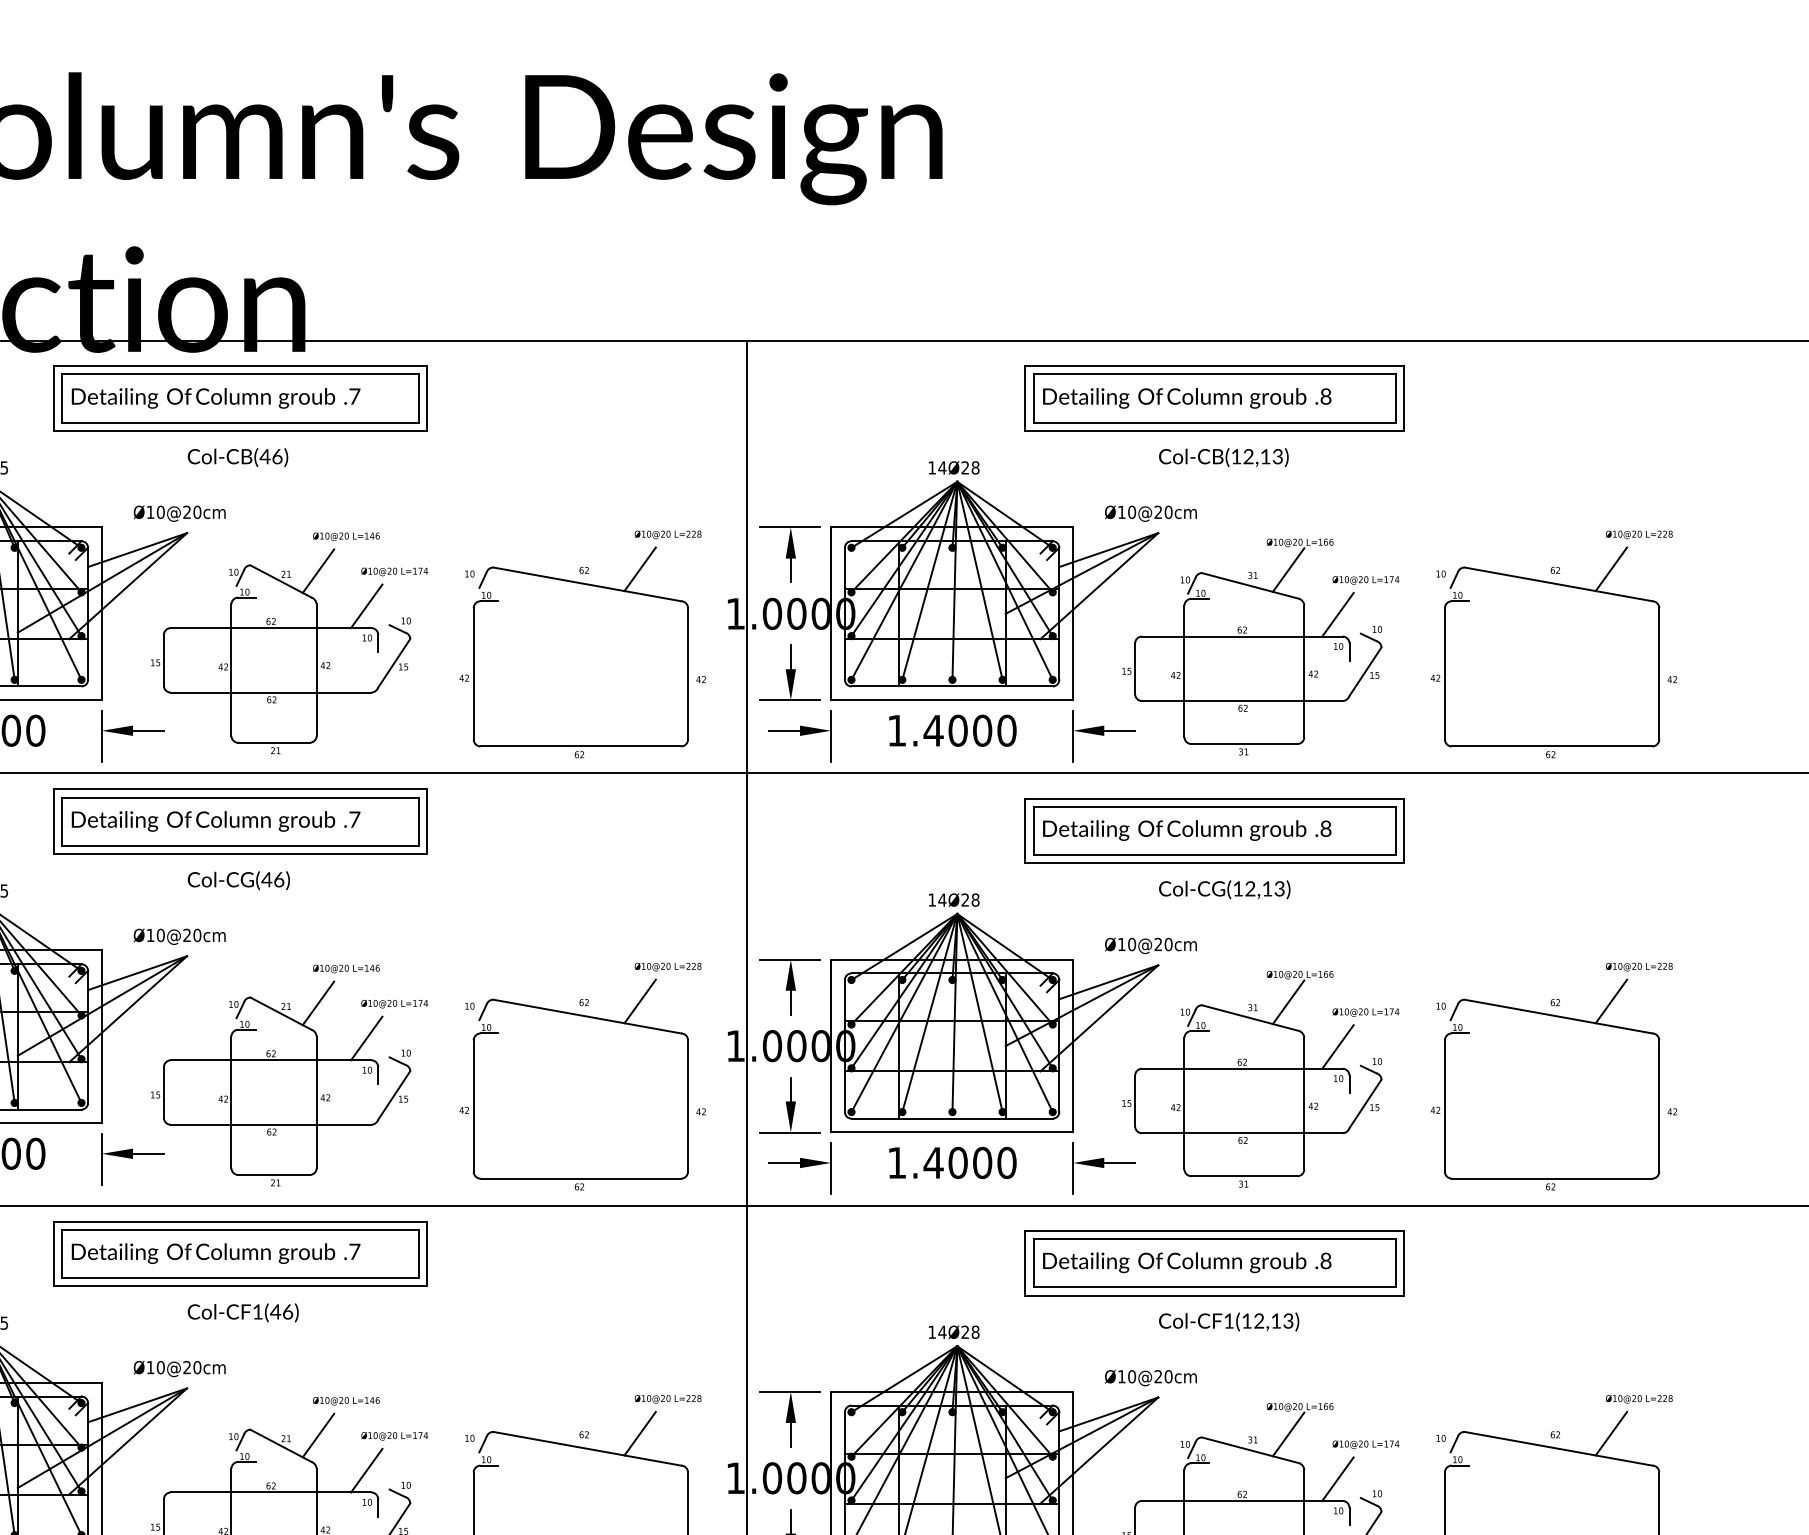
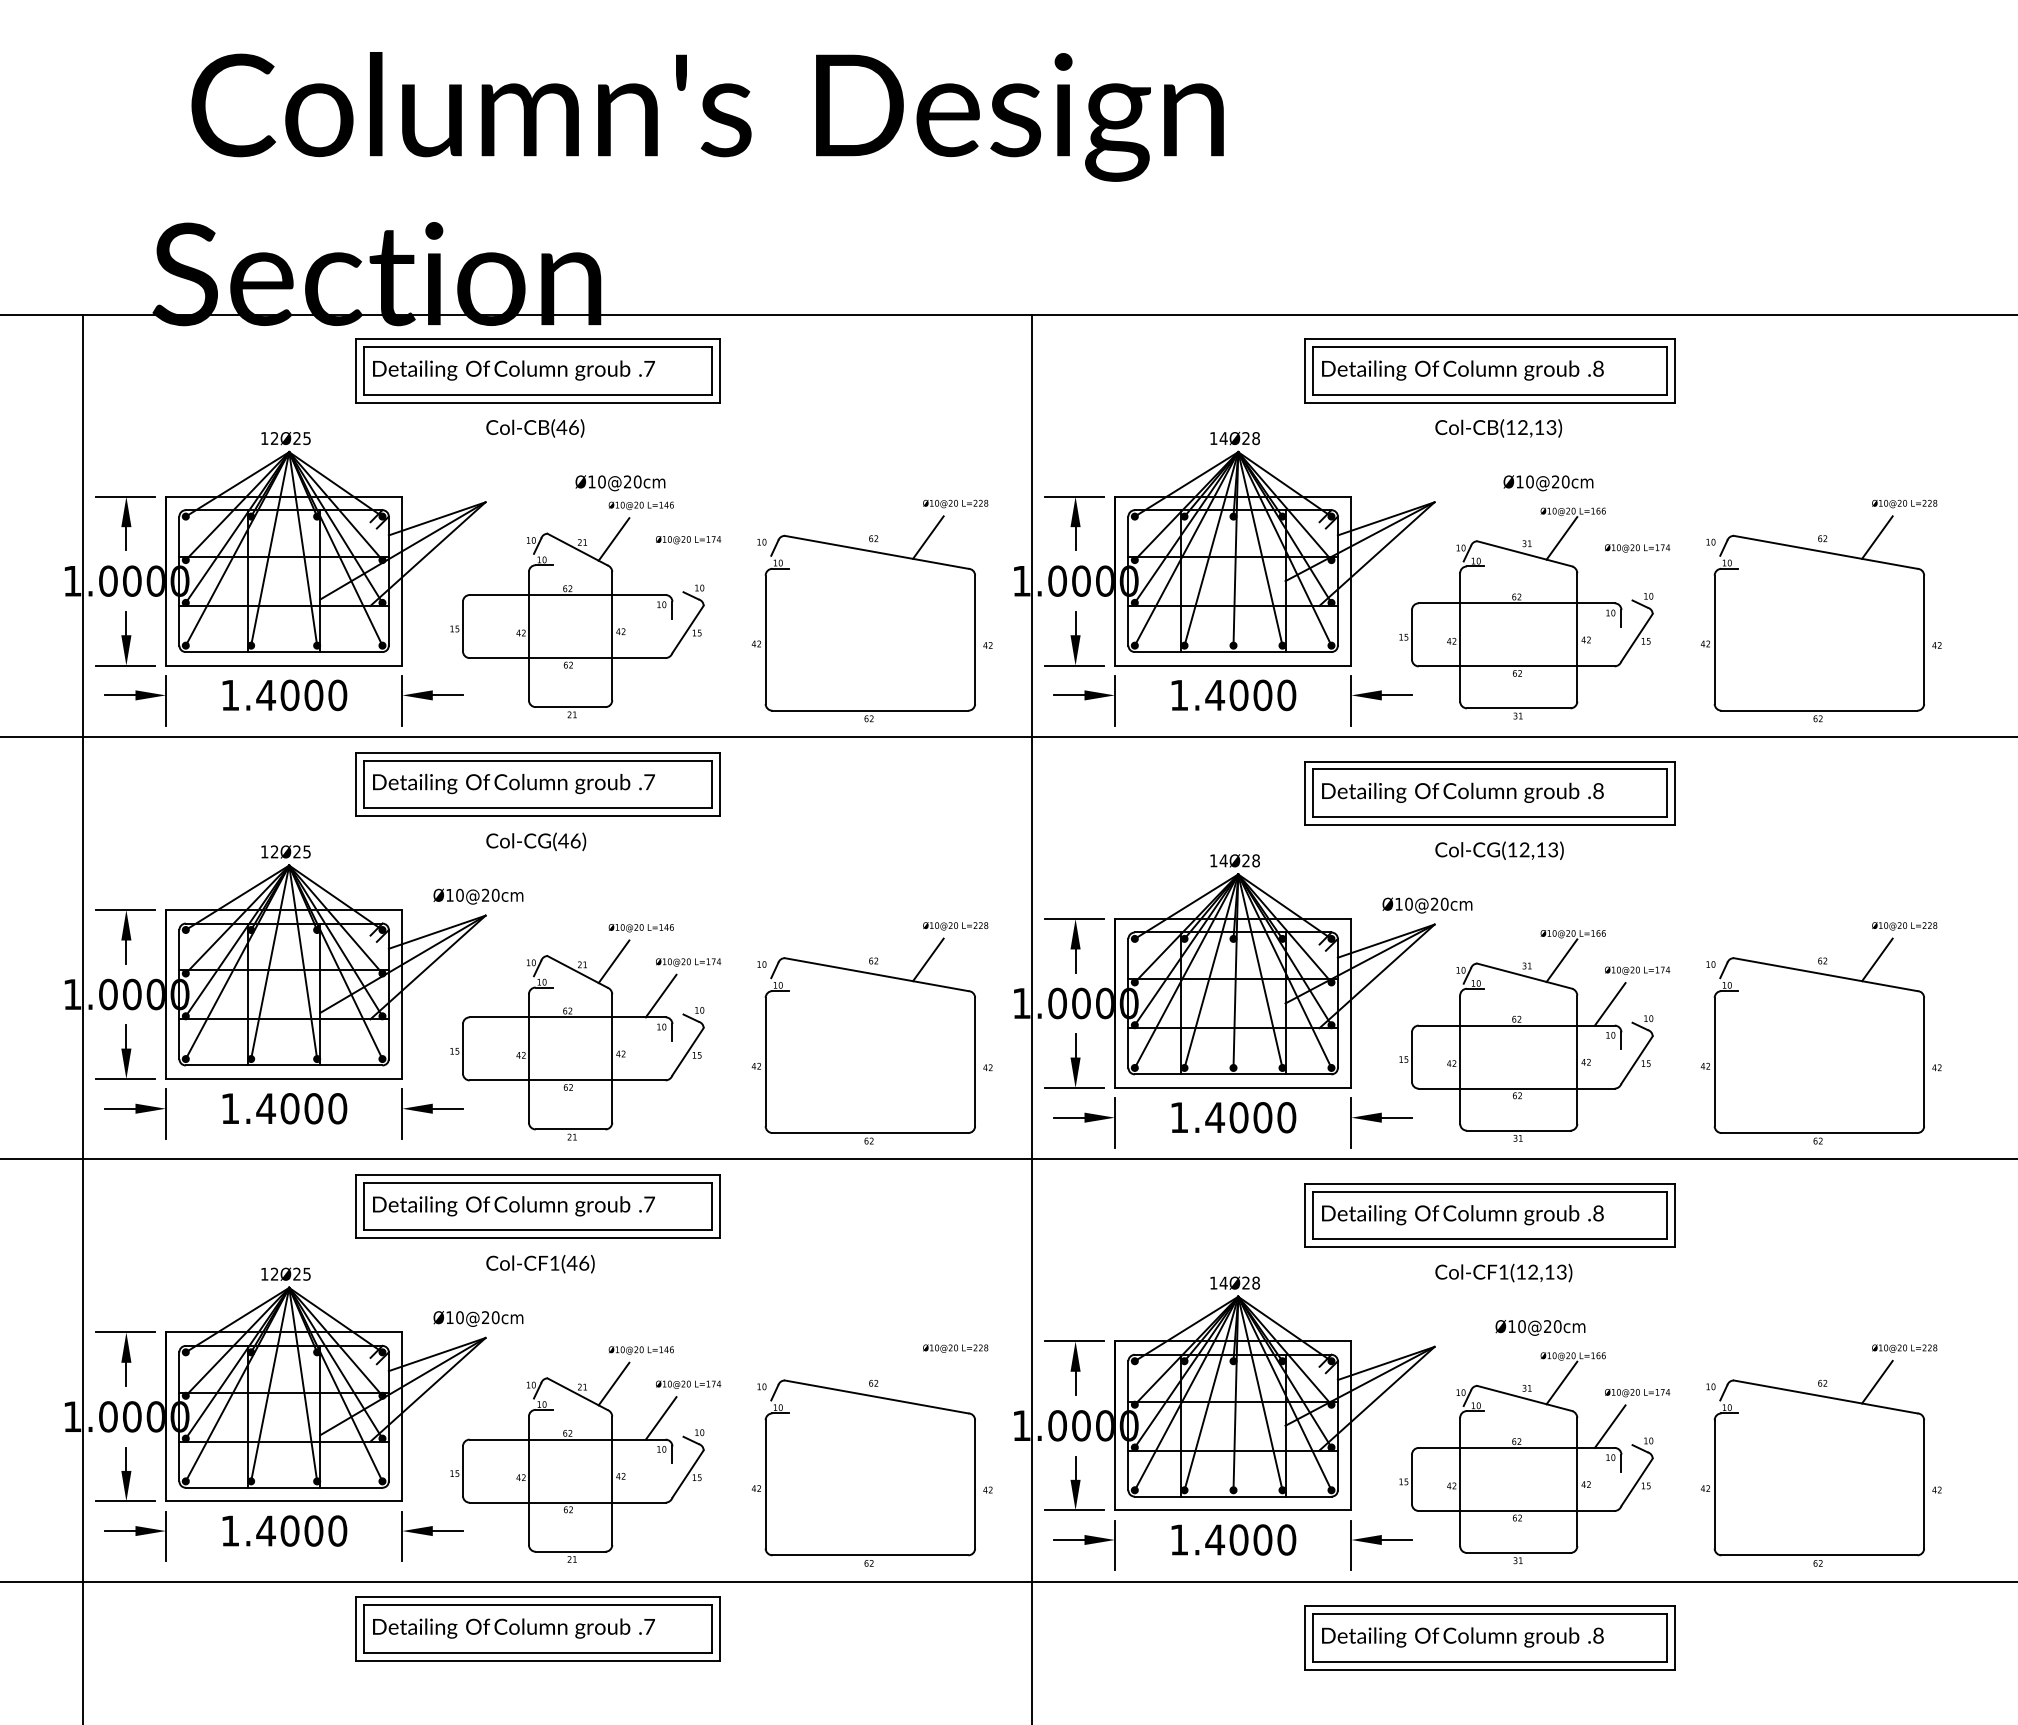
text: (179, 513) -> (620, 483), moved
text: (1150, 513) -> (1548, 483), moved
line: (366, 606) -> (660, 573), removed
line: (1337, 614) -> (1609, 581), removed
text: (1150, 1377) -> (1540, 1327), moved
line: (640, 1432) -> (928, 1381), removed

